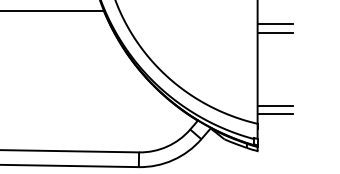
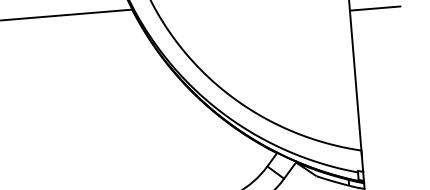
line: (275, 32) -> (376, 20), removed
line: (275, 105) -> (384, 122), removed
line: (275, 114) -> (385, 135), removed

